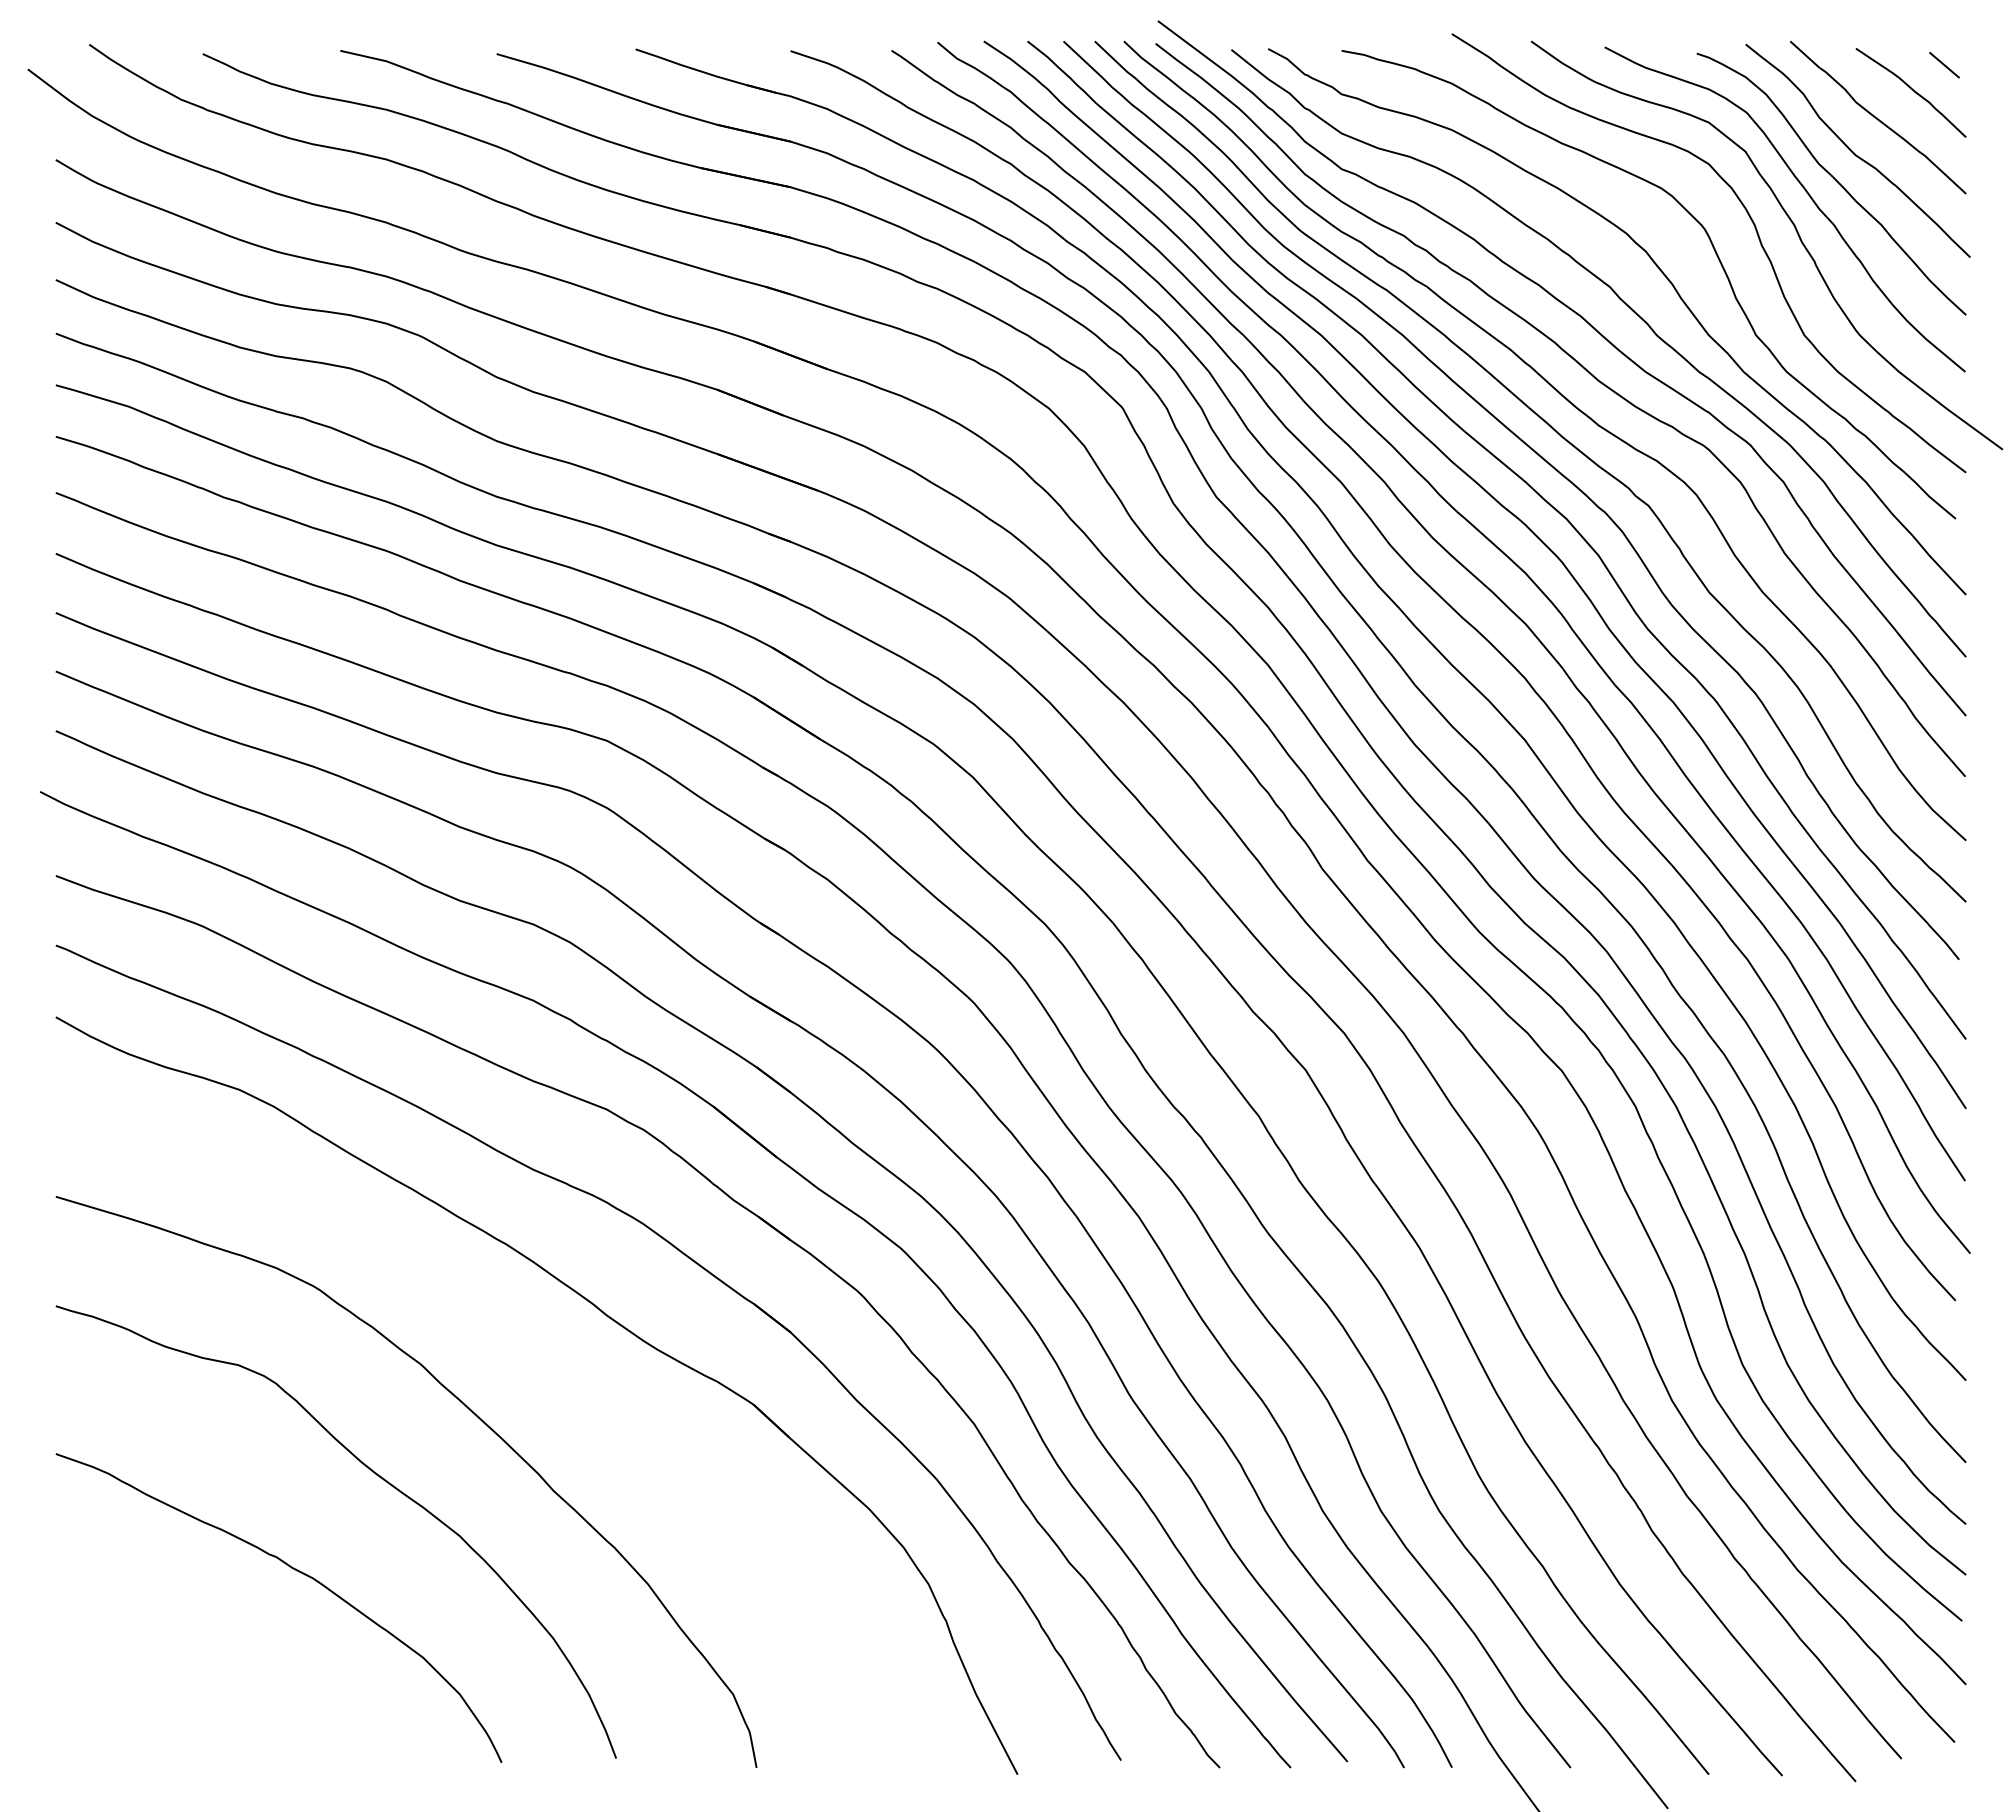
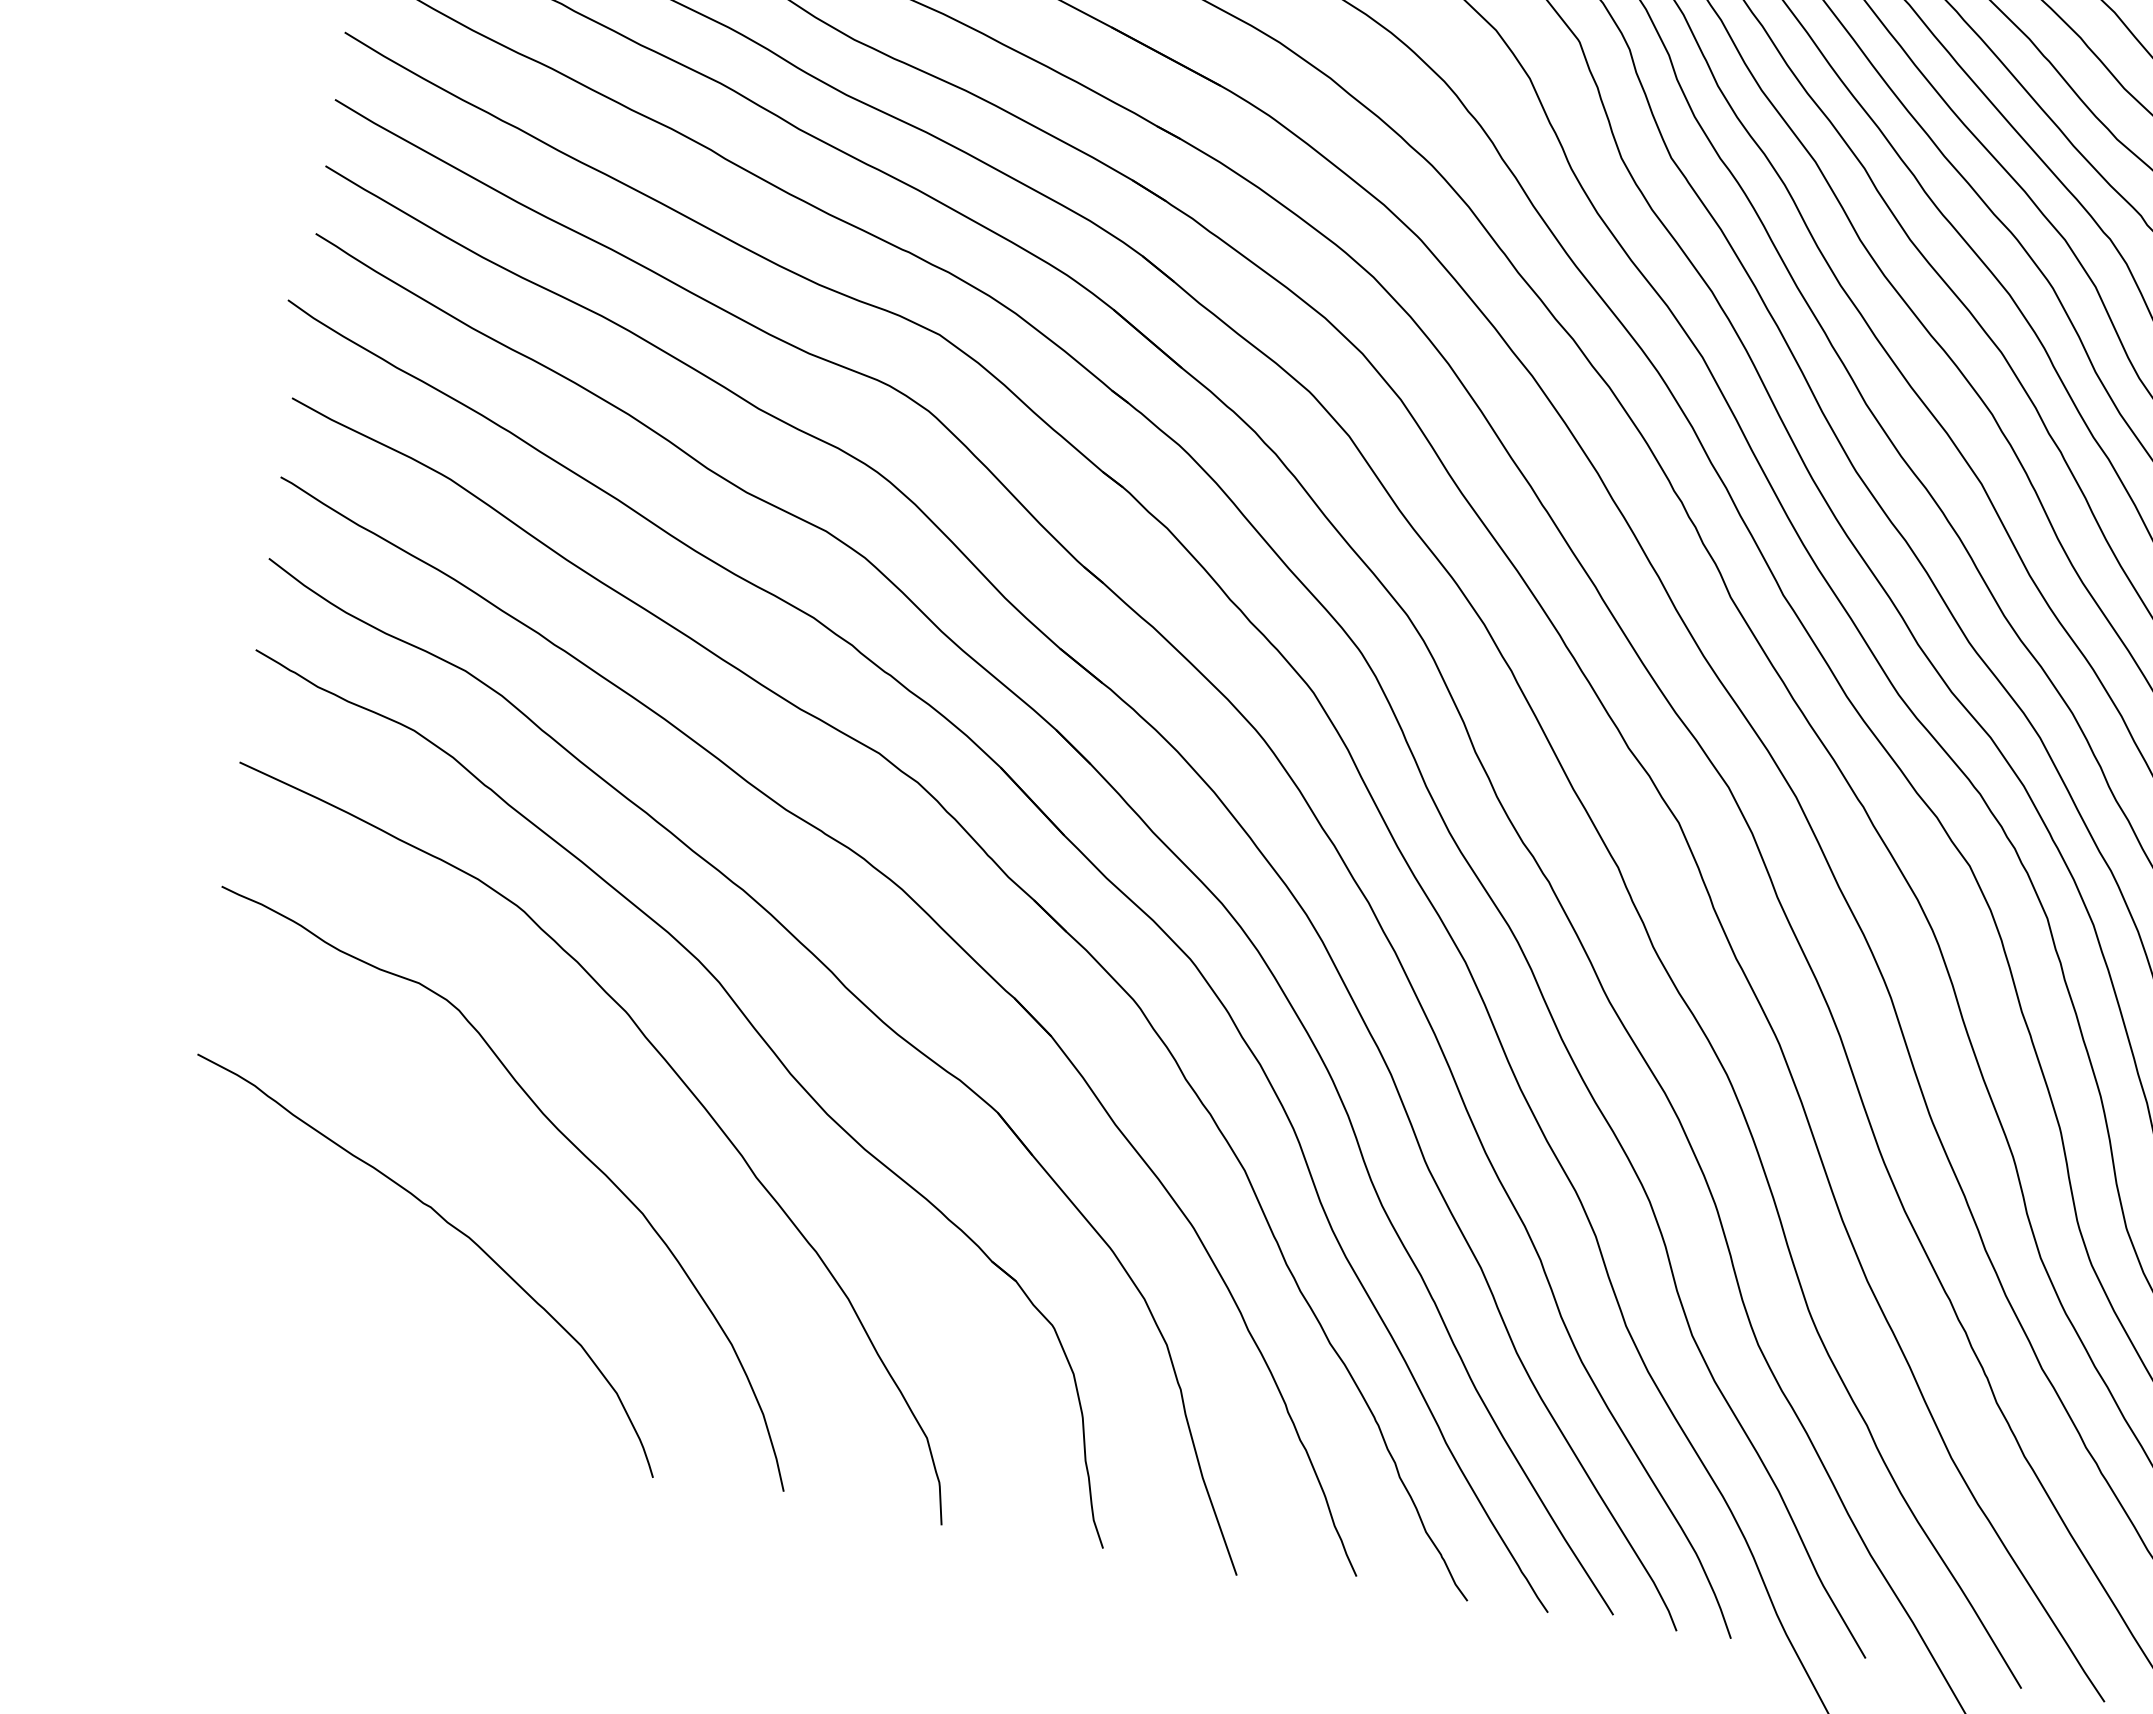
part: (539, 1369) -> (760, 1037), added

